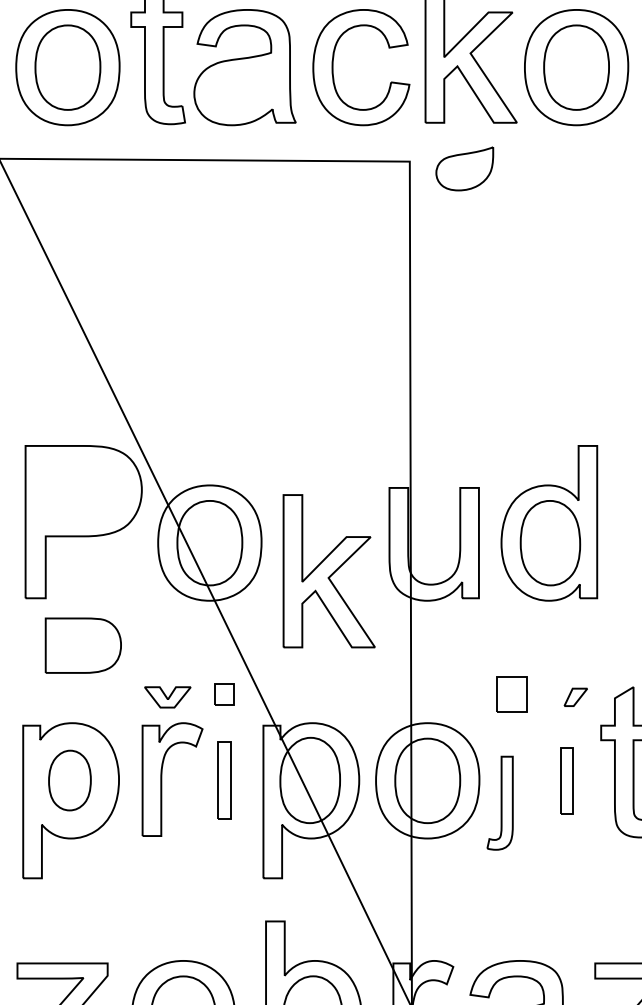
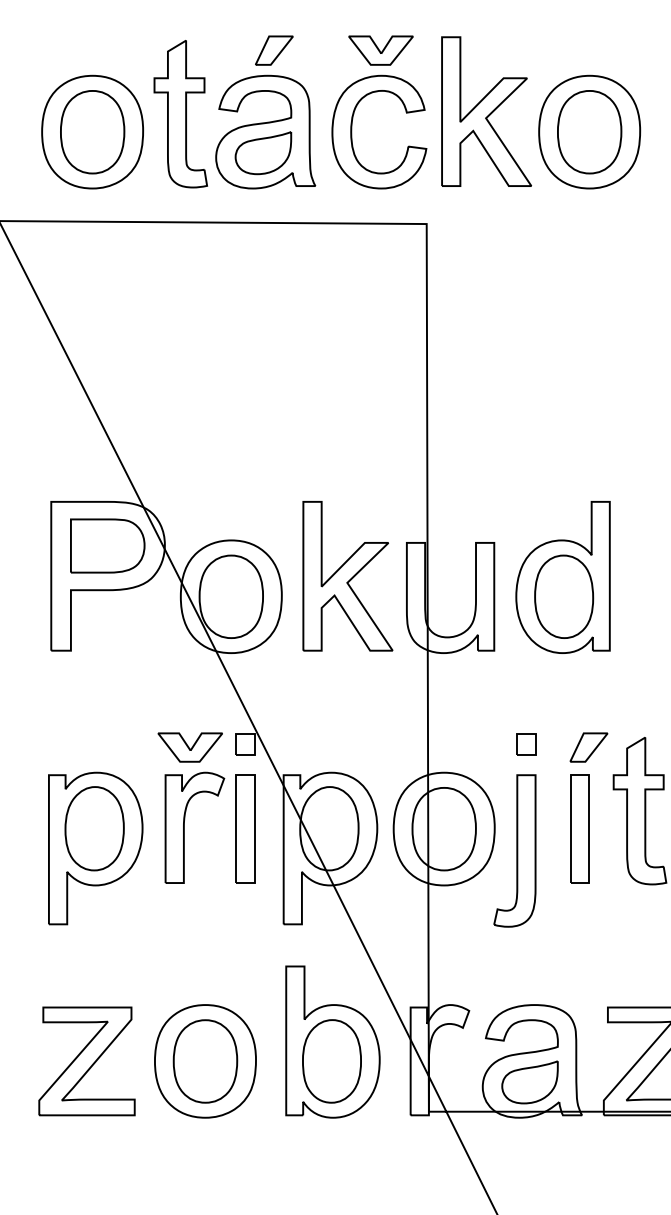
part: (464, 169) -> (263, 153), moved
part: (328, 571) -> (347, 576), moved
part: (83, 645) -> (107, 545), moved
part: (511, 694) -> (526, 744), size x0.62
part: (167, 697) -> (189, 747), size x1.43
part: (575, 697) -> (588, 747), size x1.67
part: (69, 780) -> (94, 828), size x1.43
part: (224, 780) -> (245, 828), size x1.43
part: (566, 780) -> (579, 828), size x1.67
part: (499, 802) -> (514, 850), size x1.67

